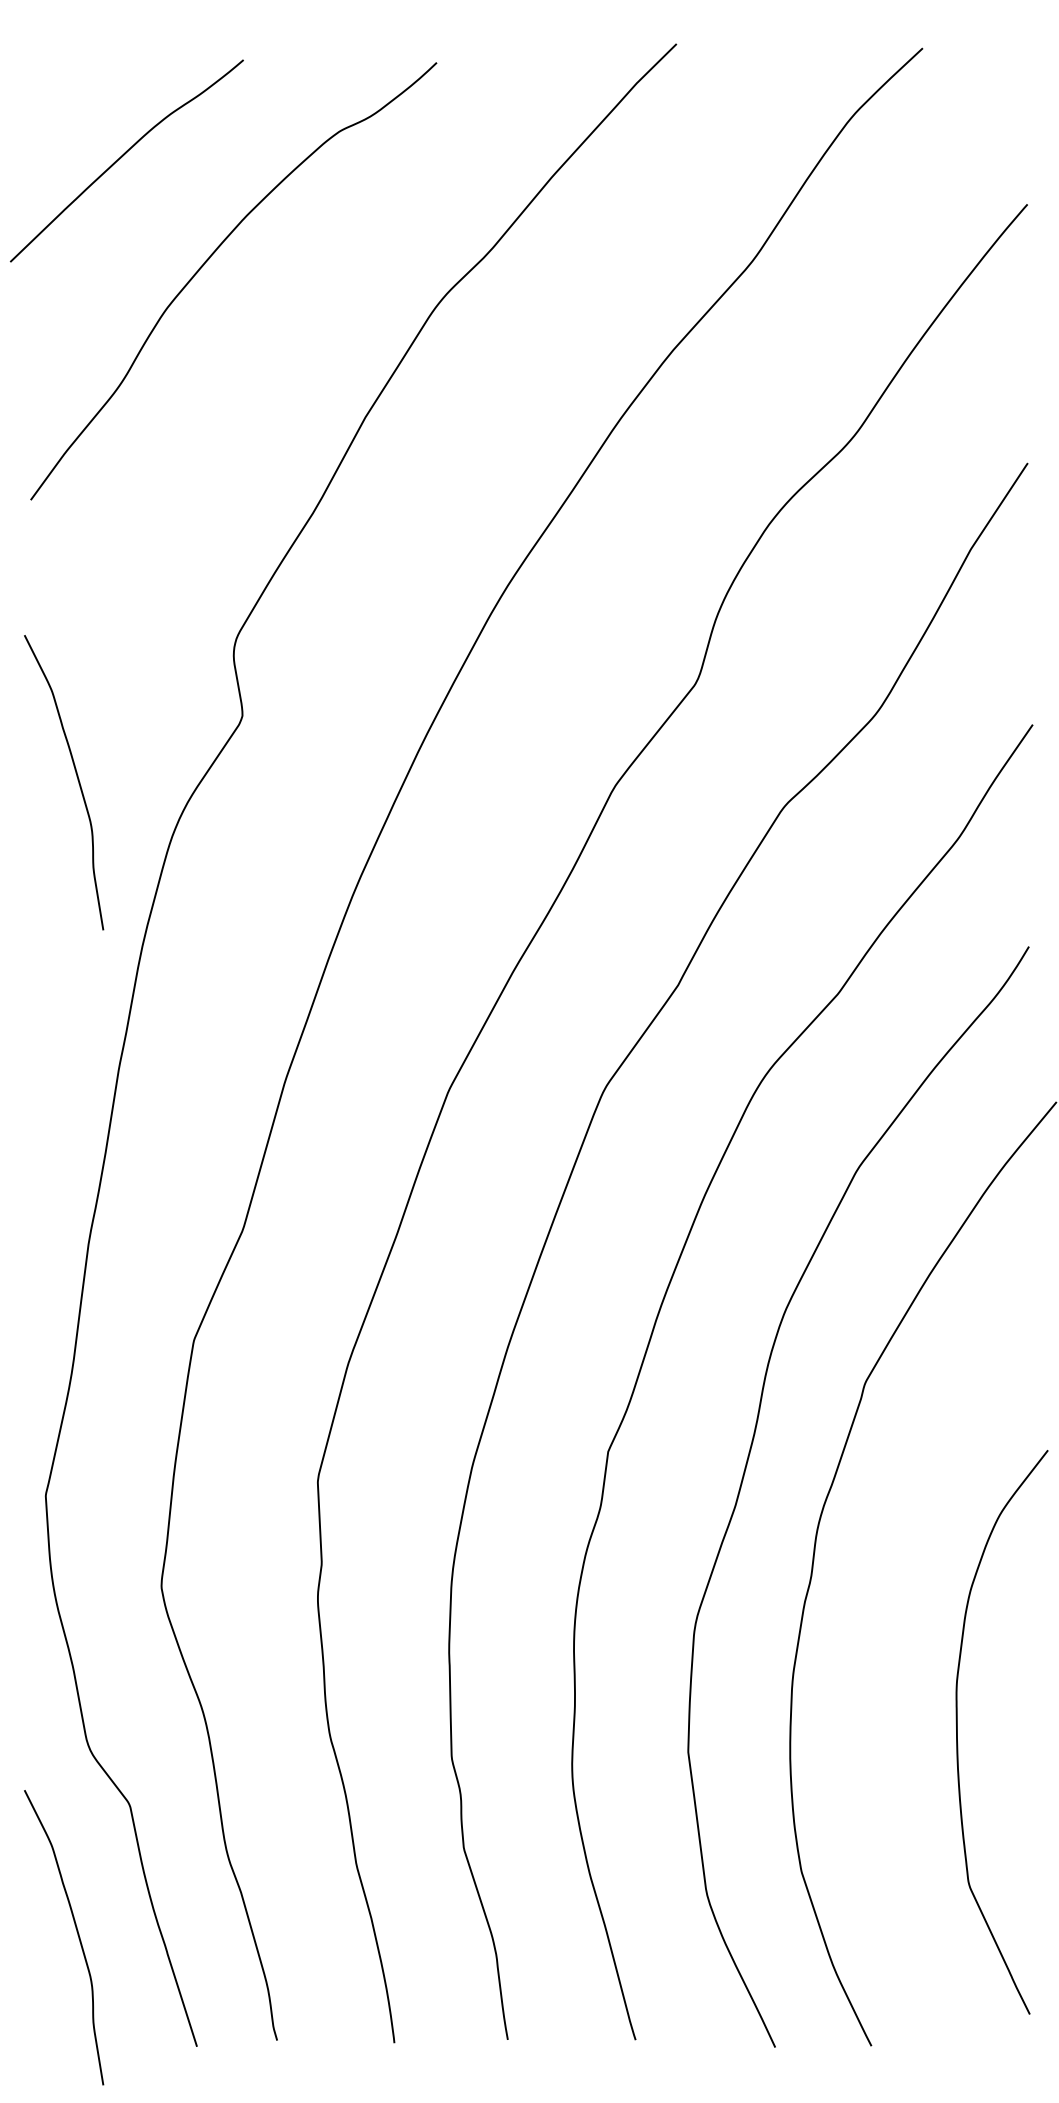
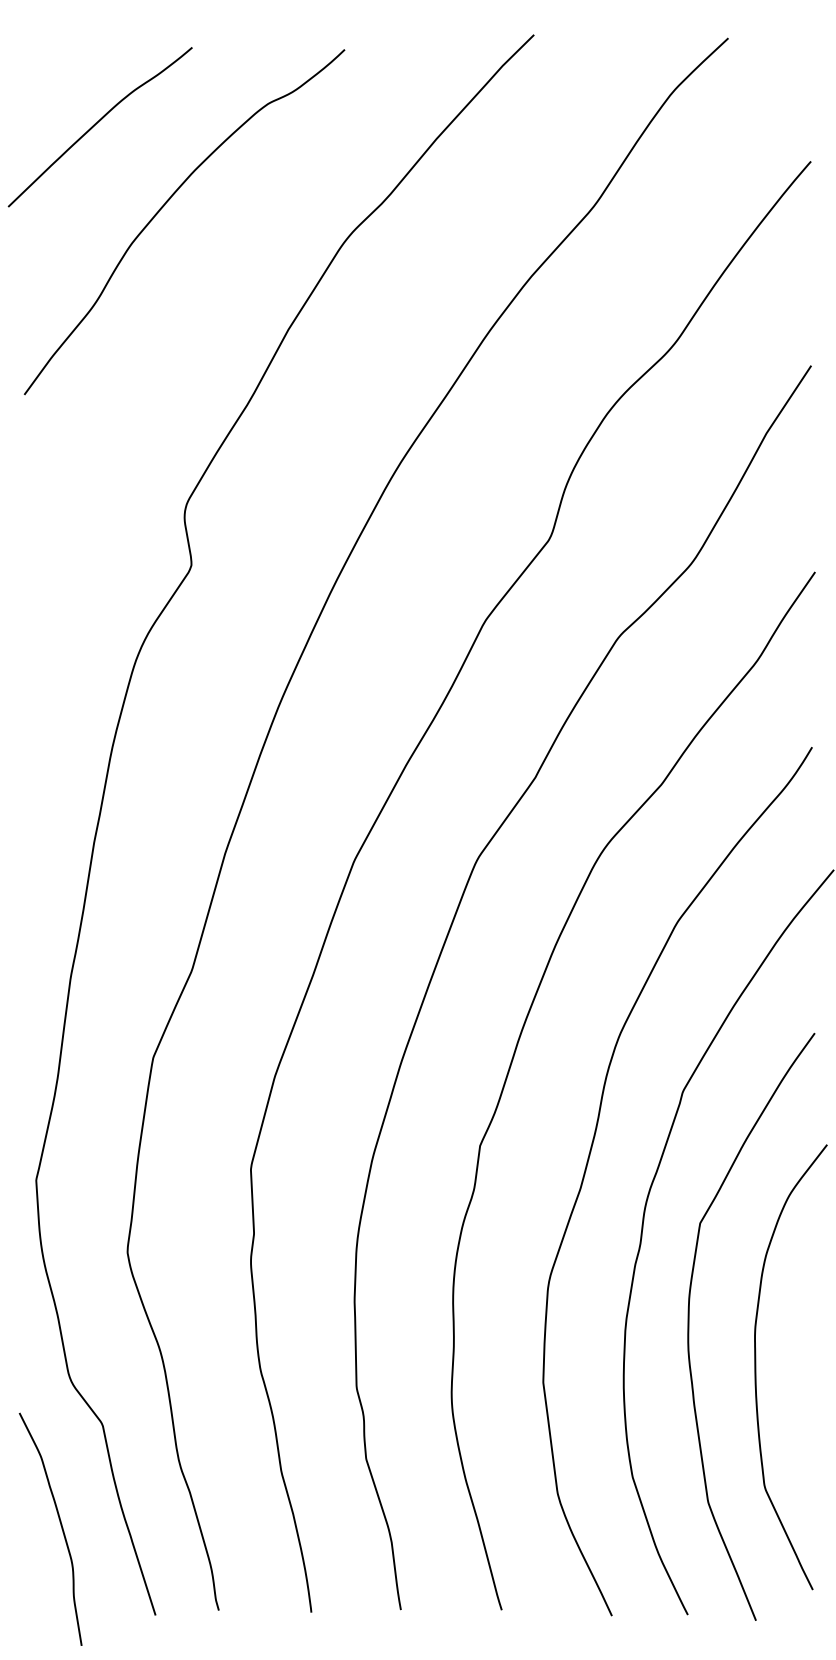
curve: (77, 780) -> (61, 616), removed
curve: (873, 1680) -> (689, 1326), added

